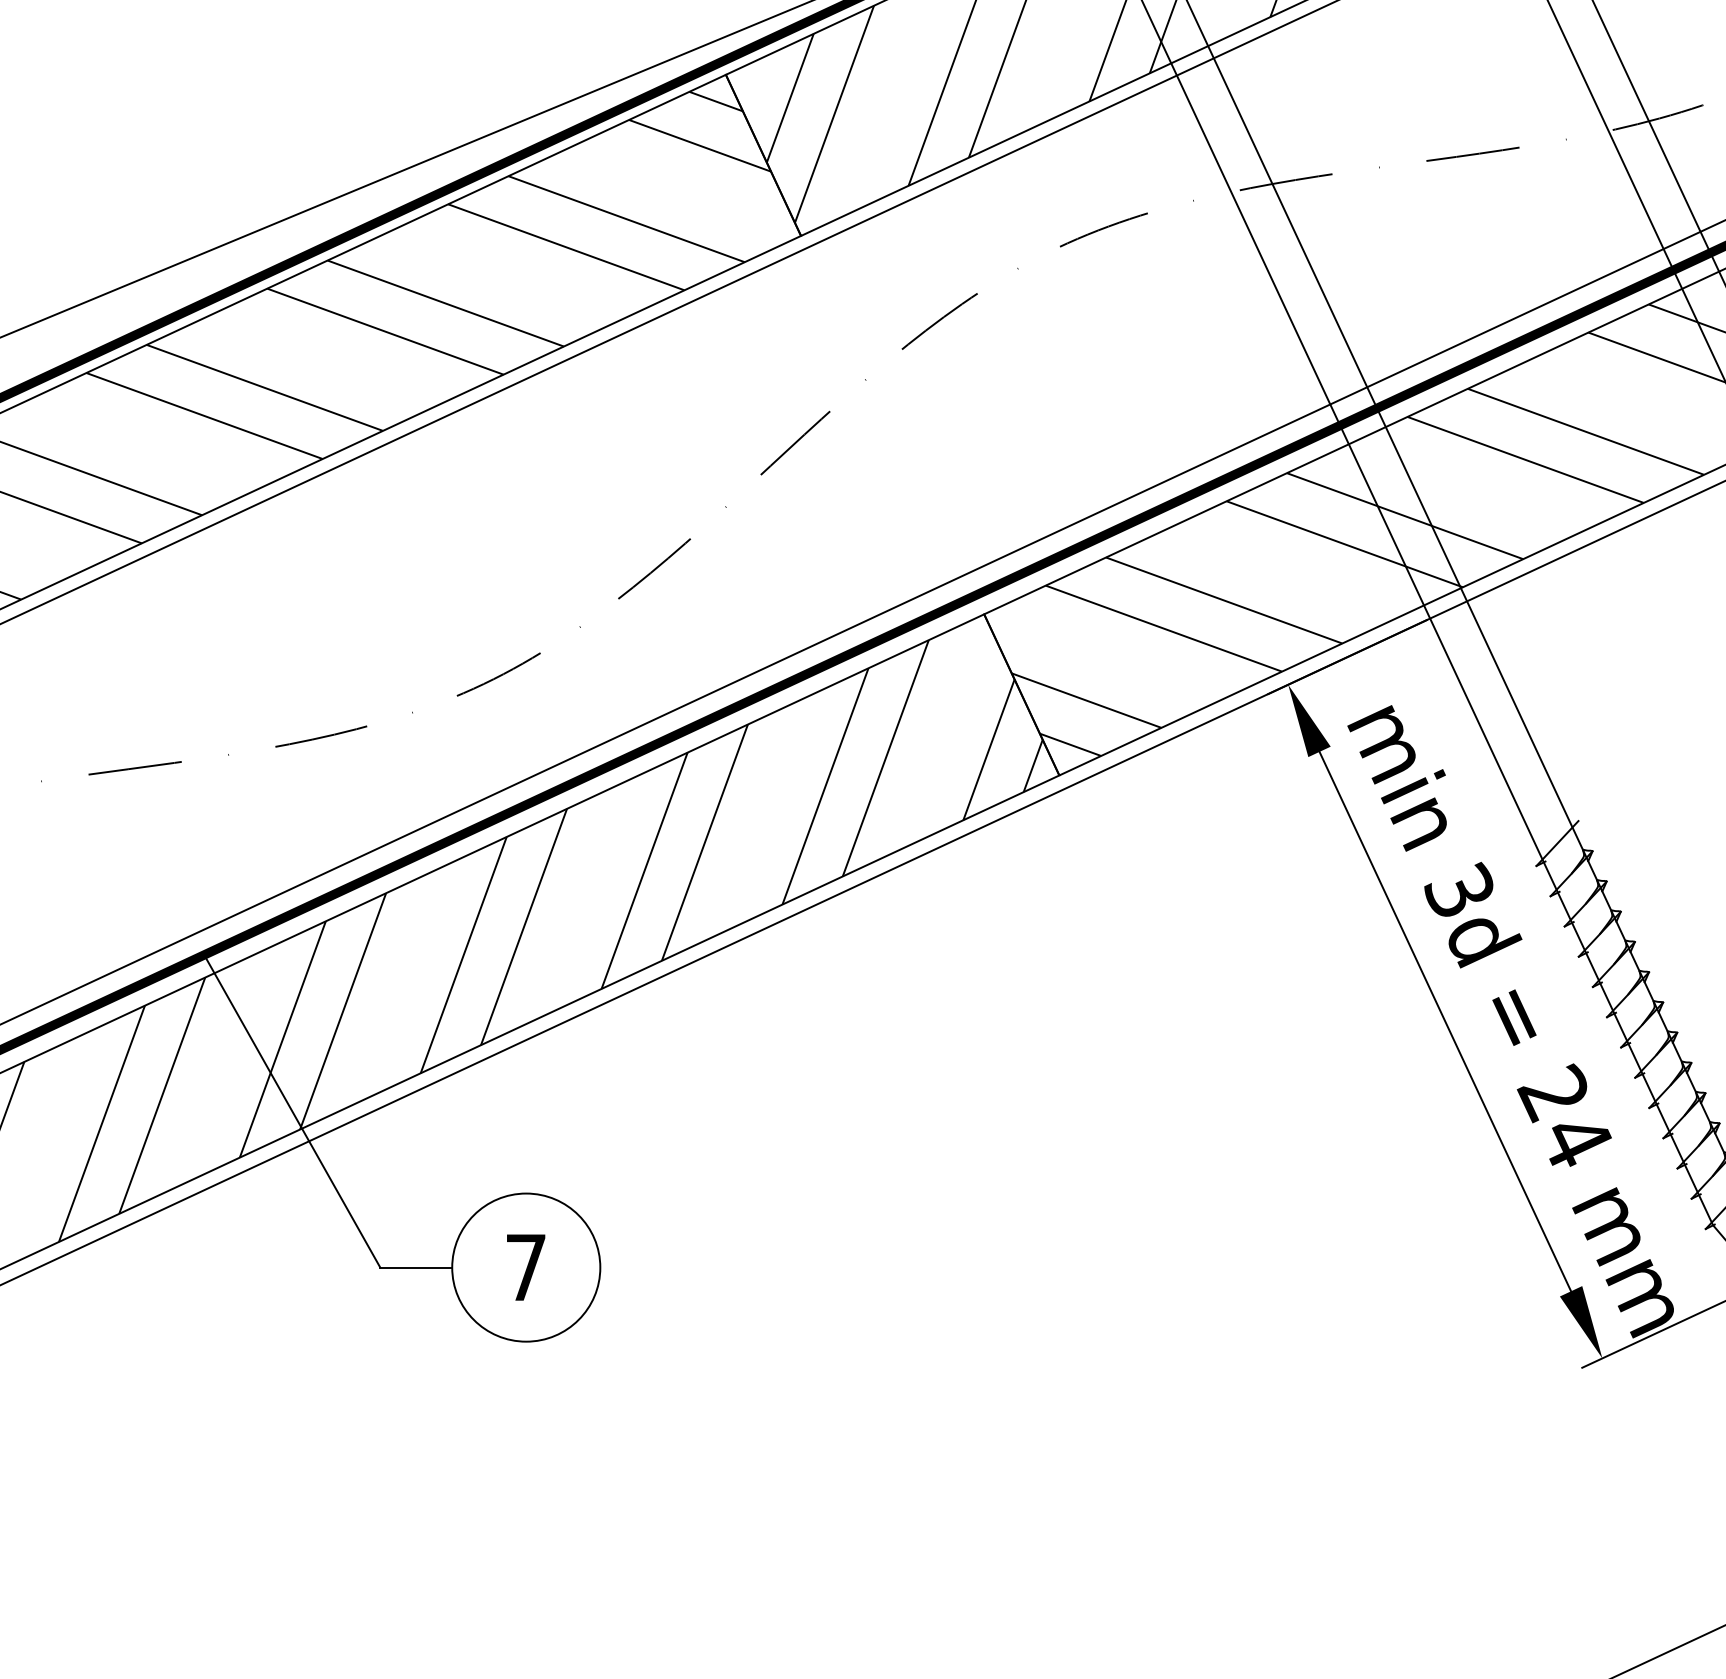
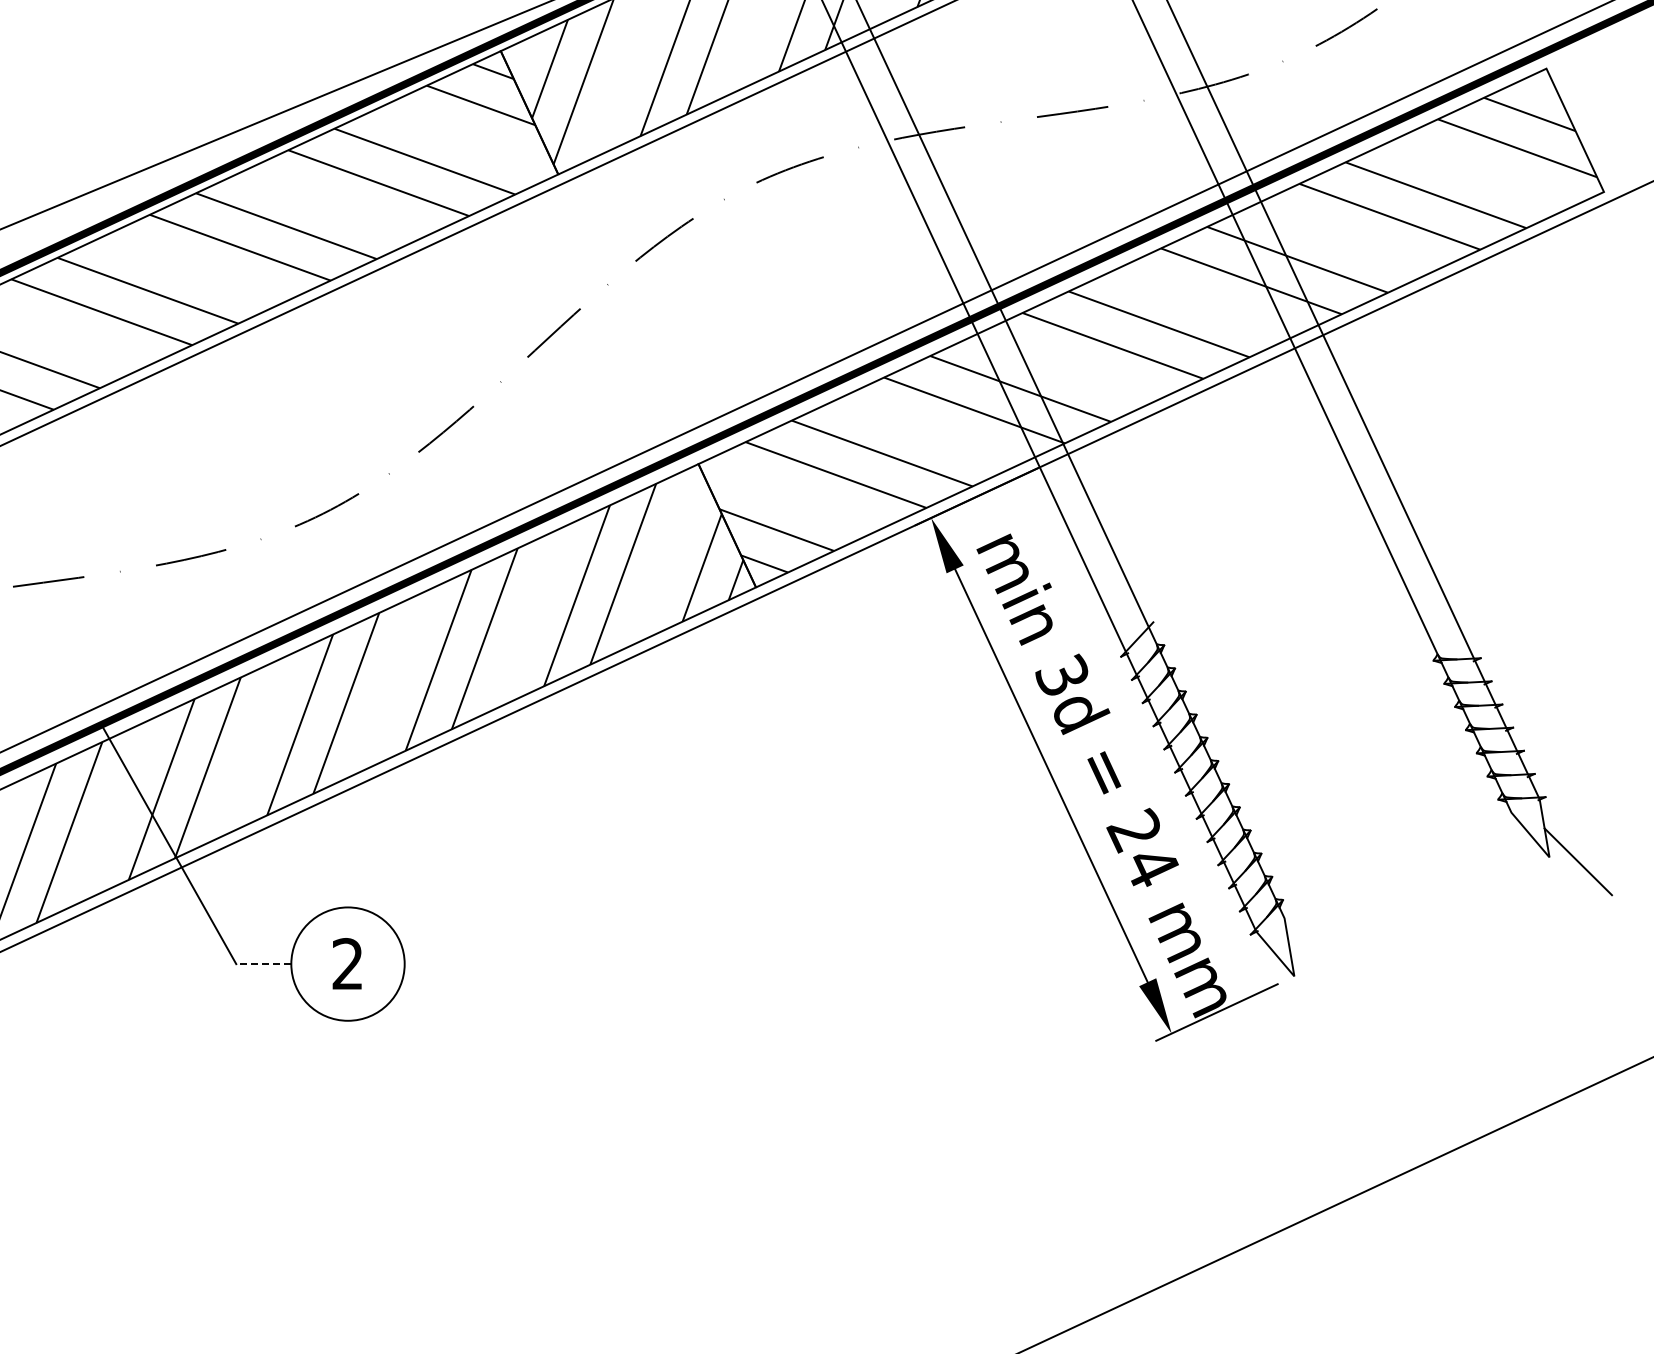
text: (525, 1266) -> (347, 963), 7 -> 2
line: (415, 1268) -> (263, 964), solid -> dashed

